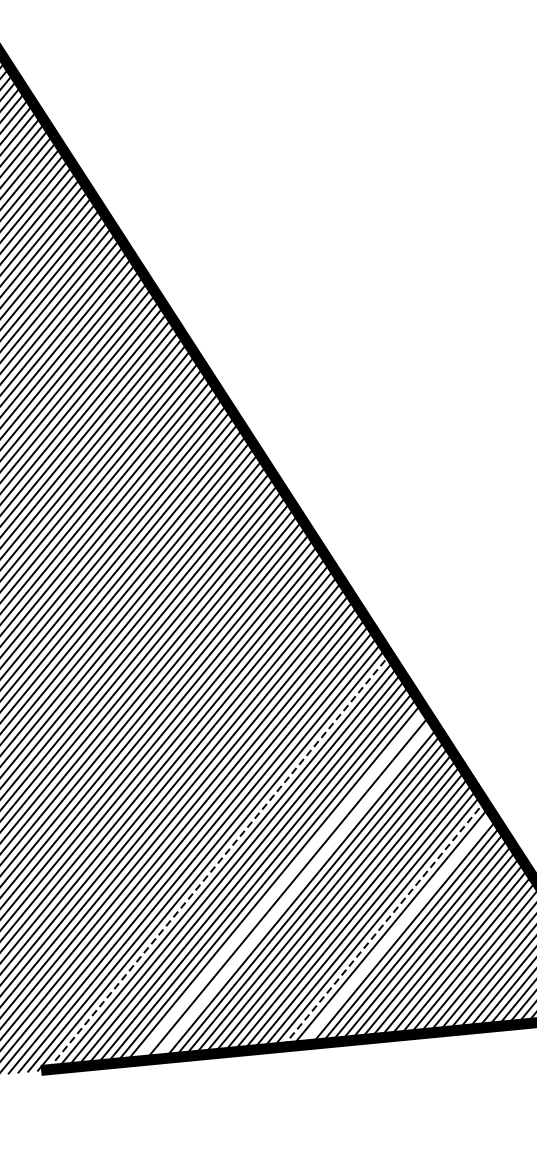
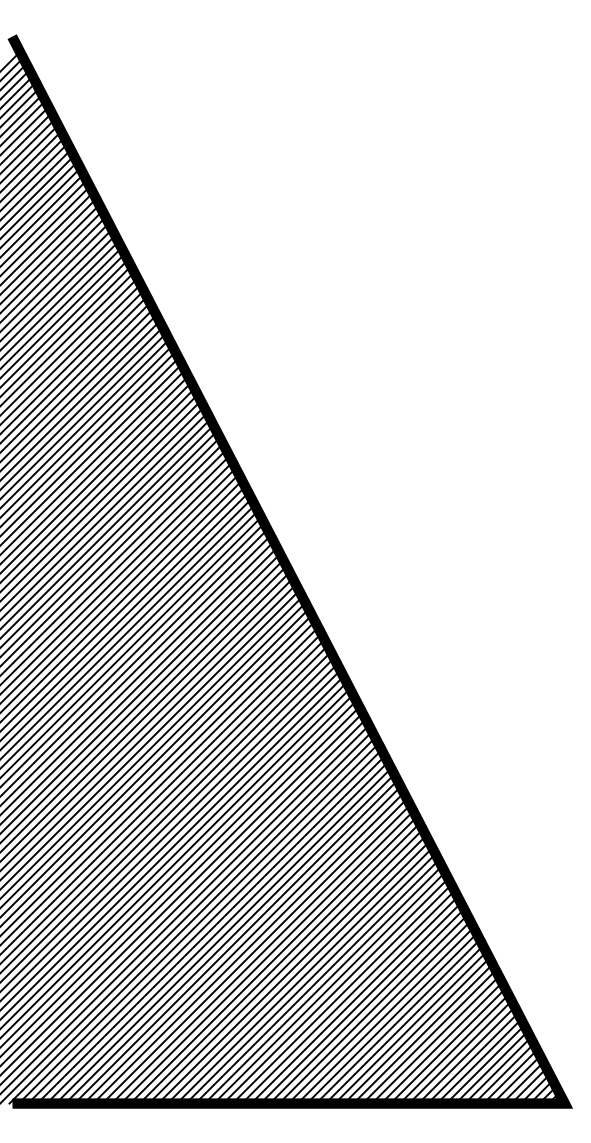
line: (218, 862) -> (198, 923), dashed -> solid
line: (280, 884) -> (254, 950), added
line: (294, 890) -> (267, 957), added
line: (383, 923) -> (348, 996), dashed -> solid
line: (397, 929) -> (360, 1003), added

